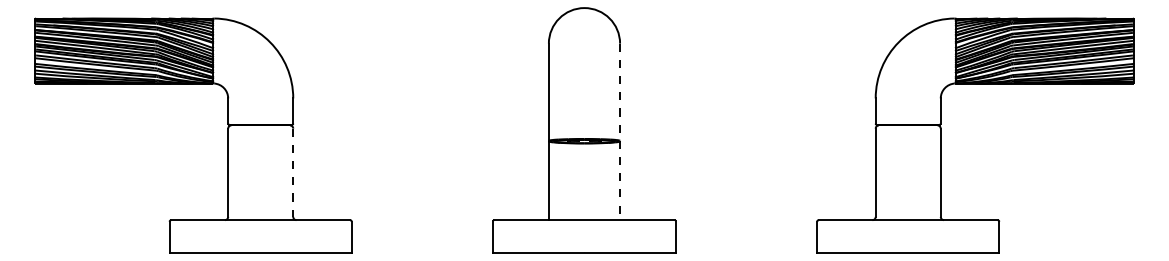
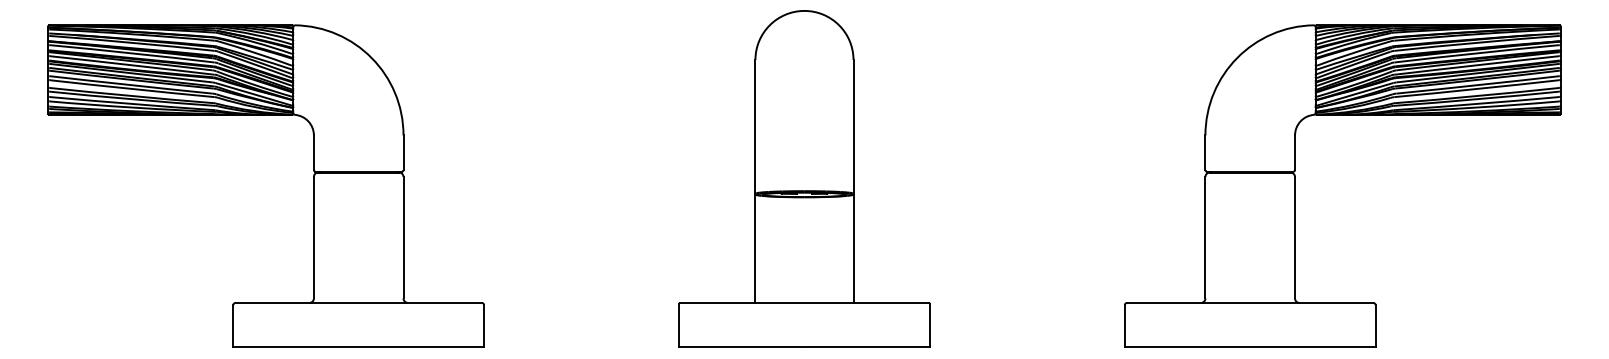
line: (620, 131) -> (853, 181), dashed -> solid
line: (293, 172) -> (403, 237), dashed -> solid

